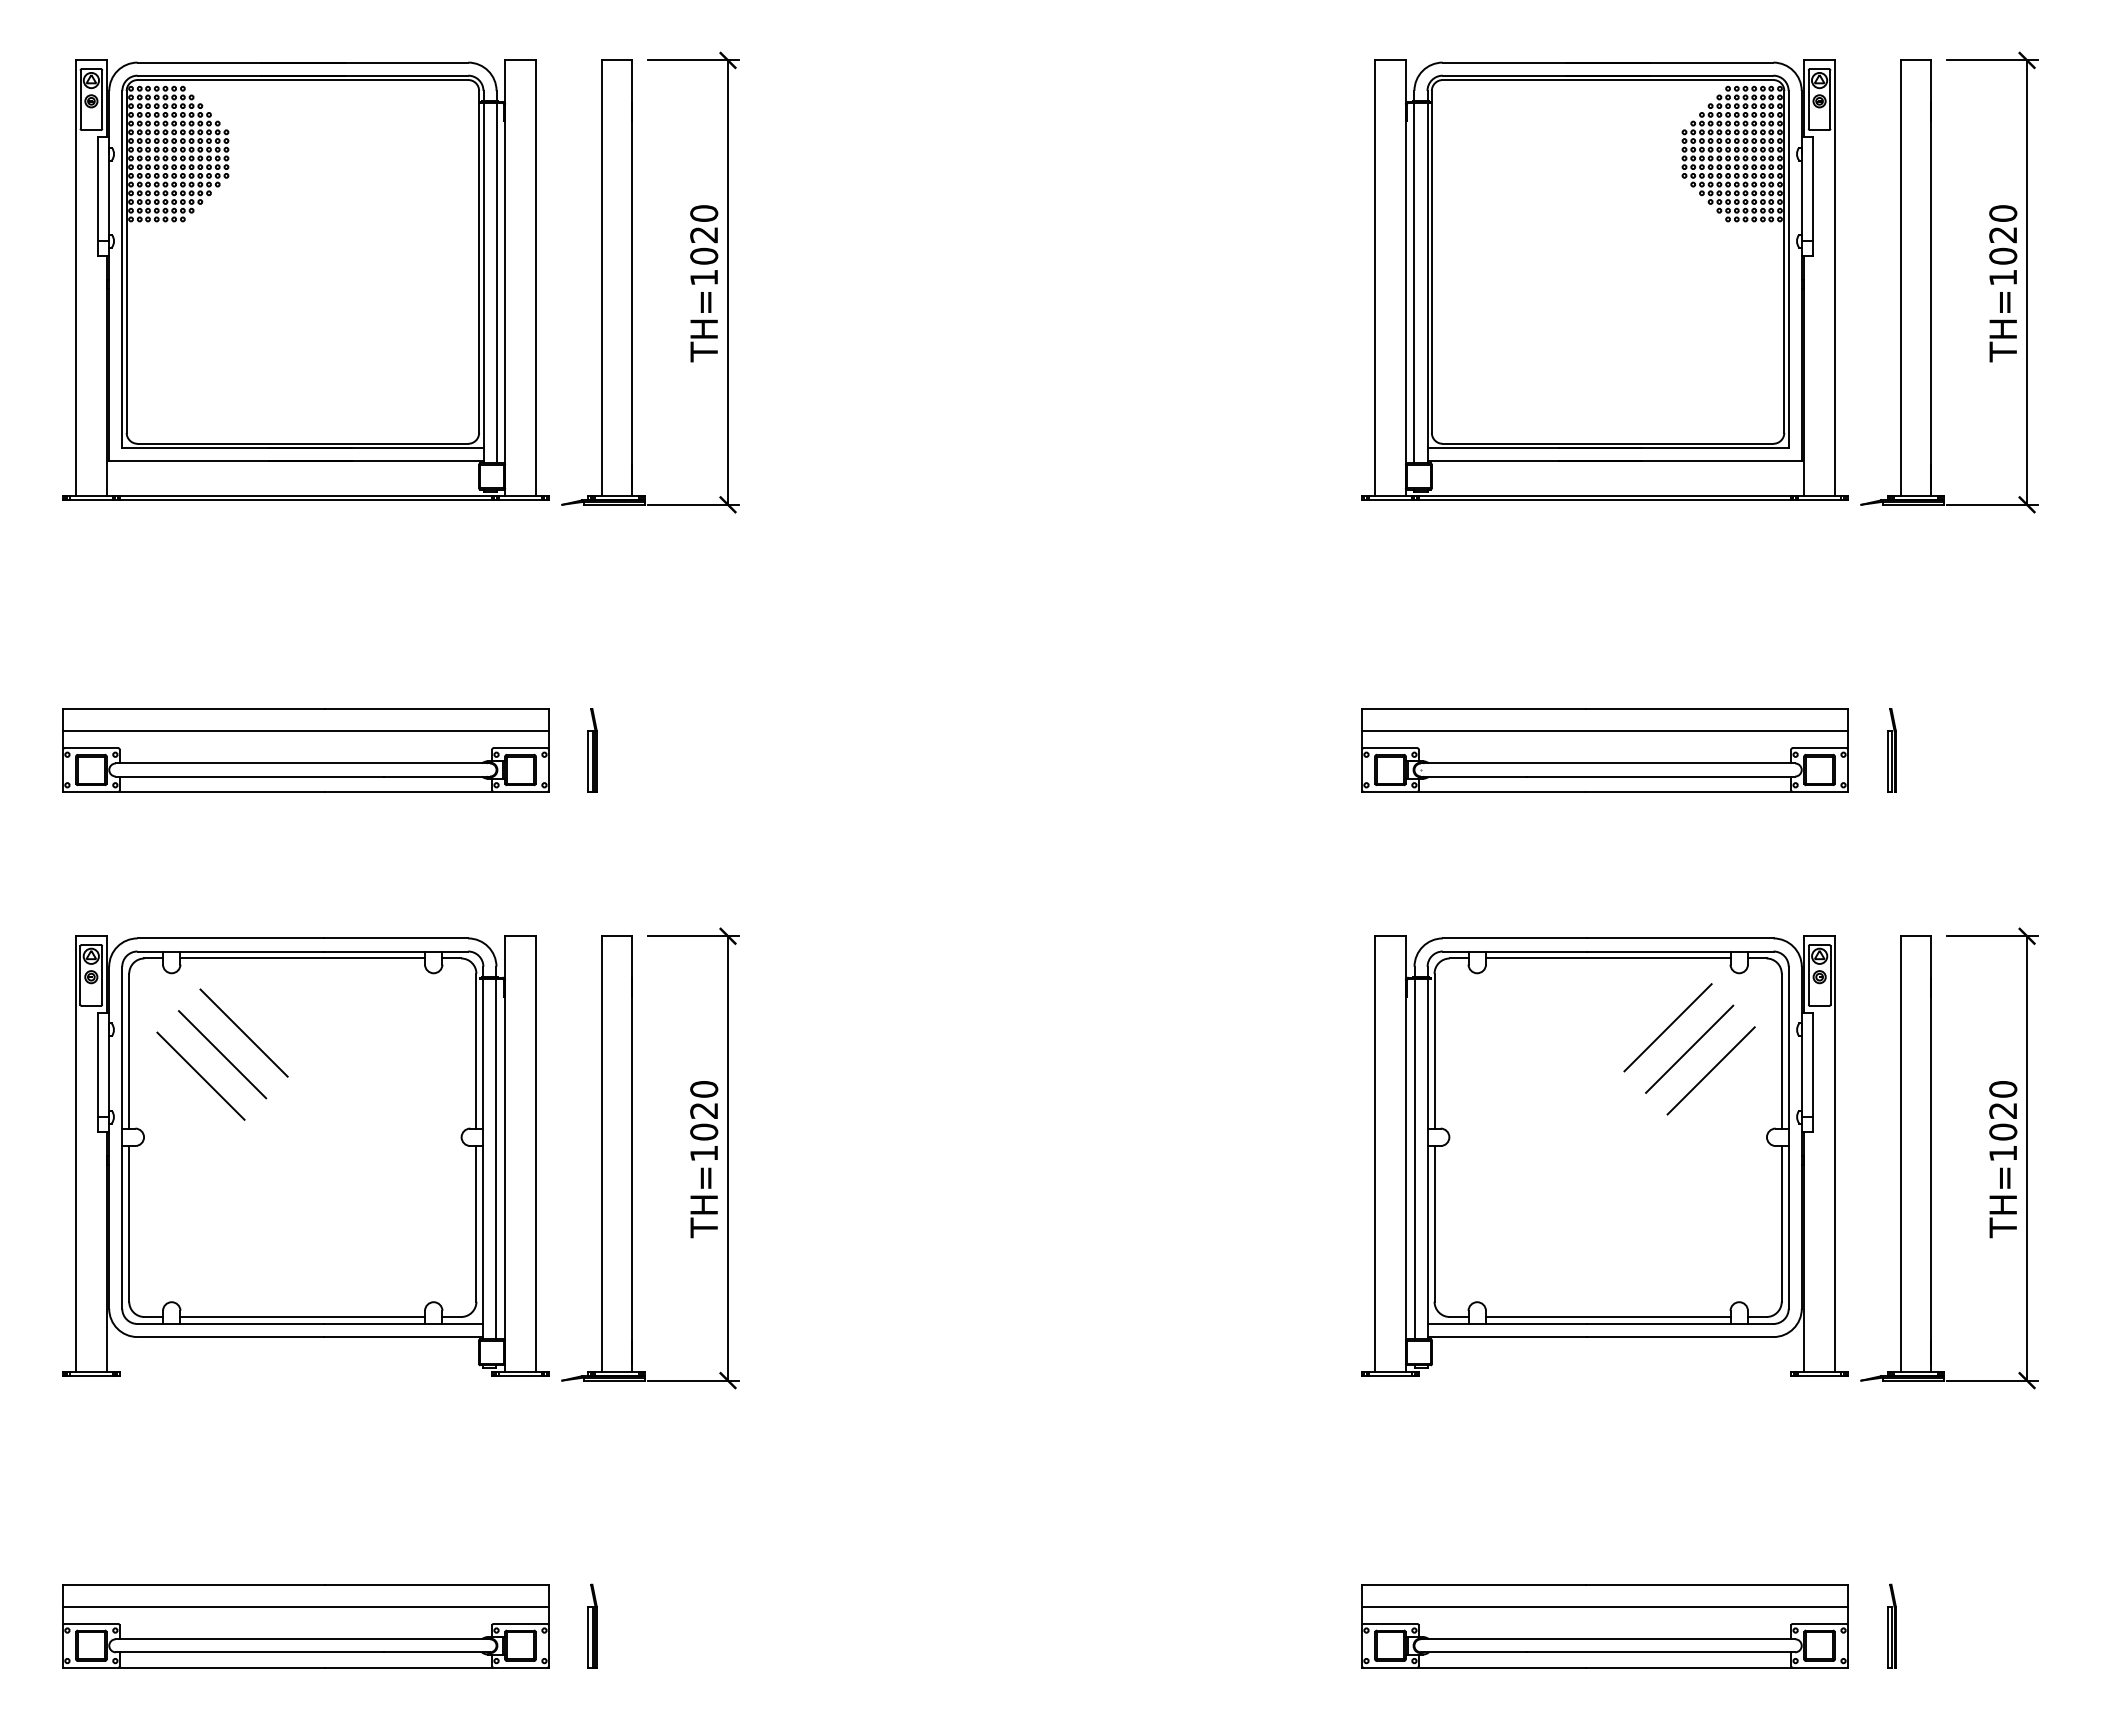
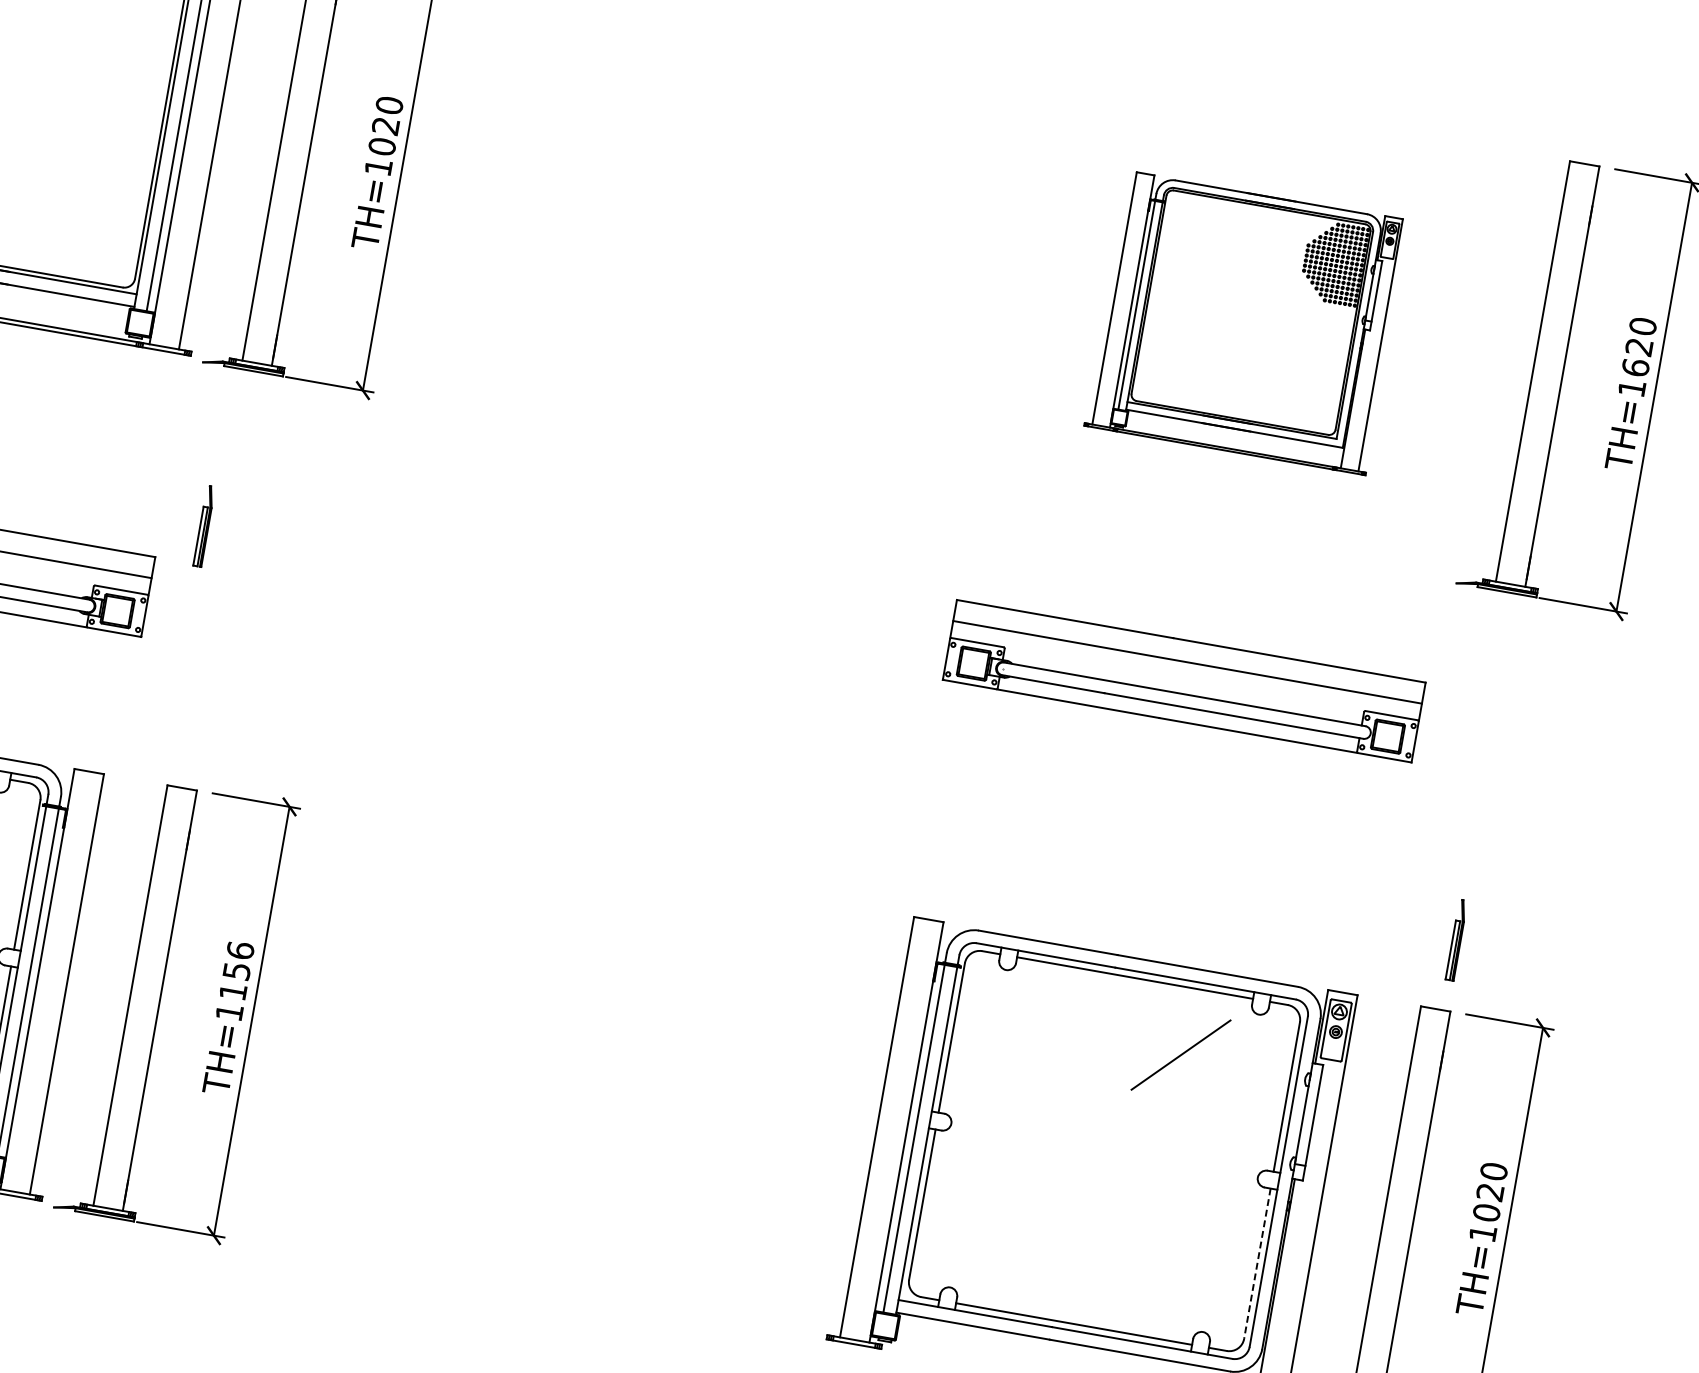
text: (2003, 255) -> (1636, 367), TH=1020 -> TH=1620
part: (1604, 279) -> (1247, 322), size x0.6
part: (592, 750) -> (204, 526), moved
part: (1604, 750) -> (1183, 681), moved
part: (1891, 750) -> (1456, 940), moved
line: (1689, 1048) -> (1198, 1078), removed
line: (1710, 1070) -> (1214, 1103), removed
text: (704, 1110) -> (237, 971), TH=1020 -> TH=1156
line: (1781, 1223) -> (1257, 1263), solid -> dashed

